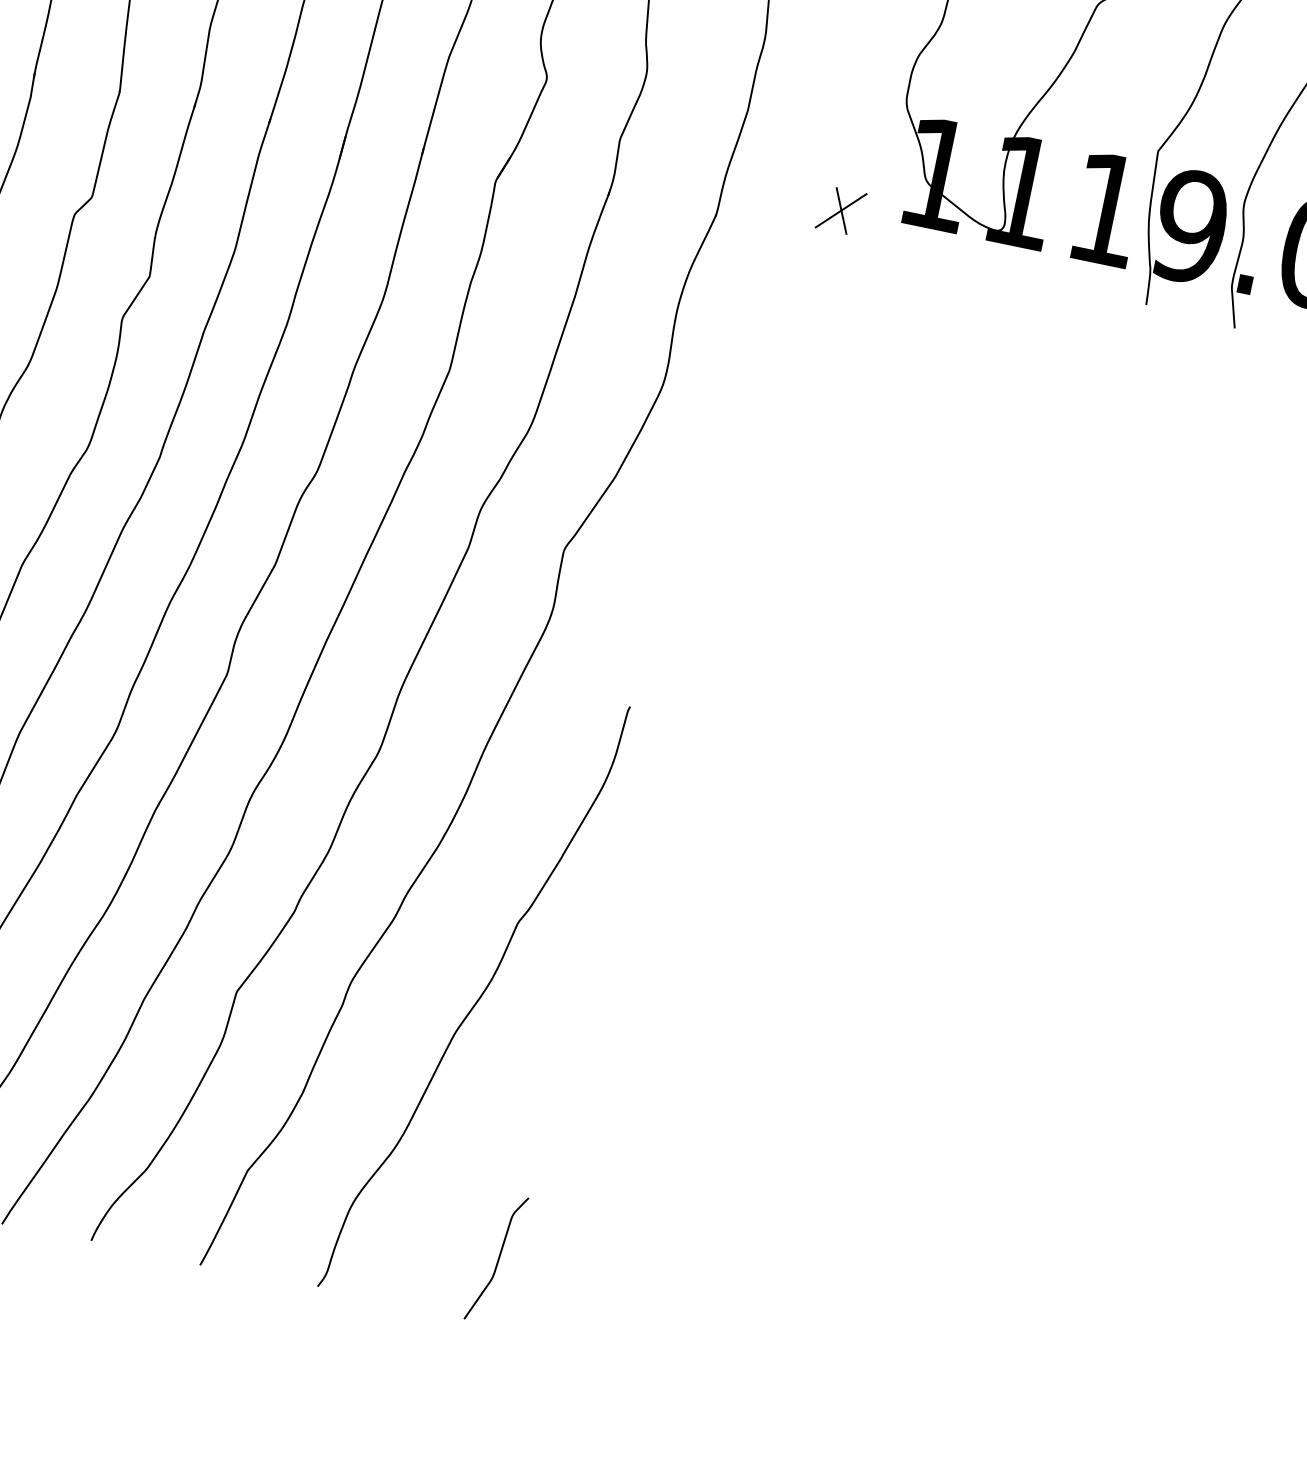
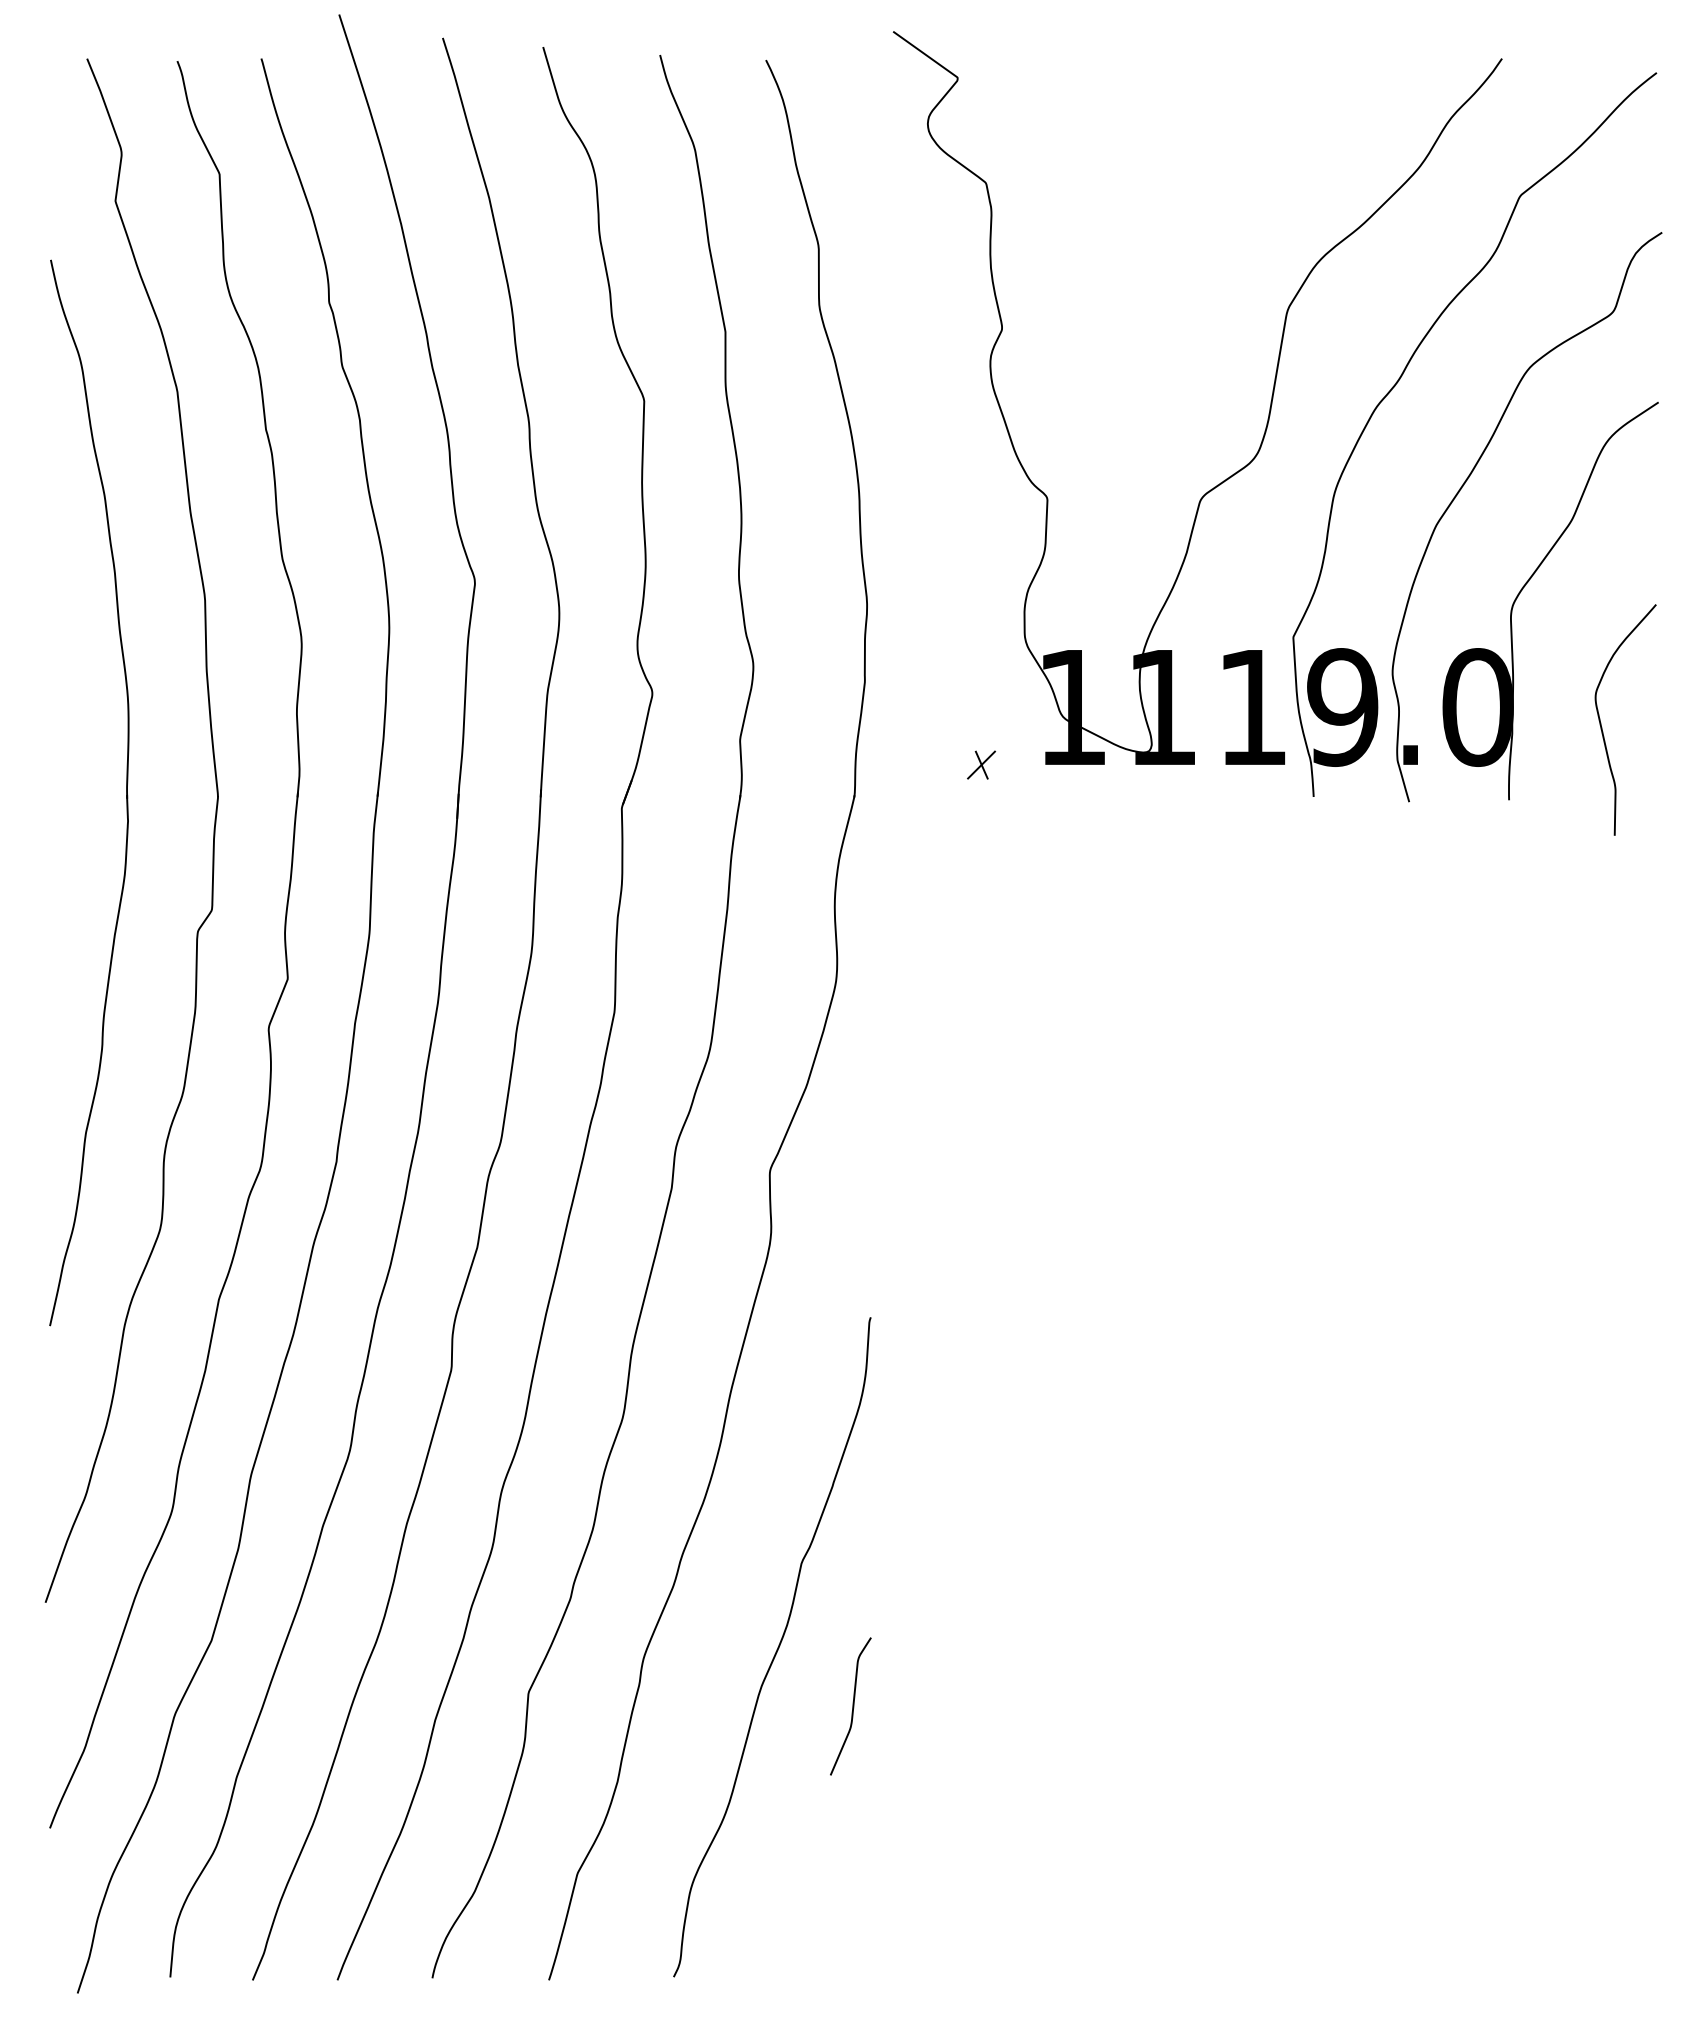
part: (841, 210) -> (981, 764), size x0.6
curve: (498, 1258) -> (852, 1706), moved

